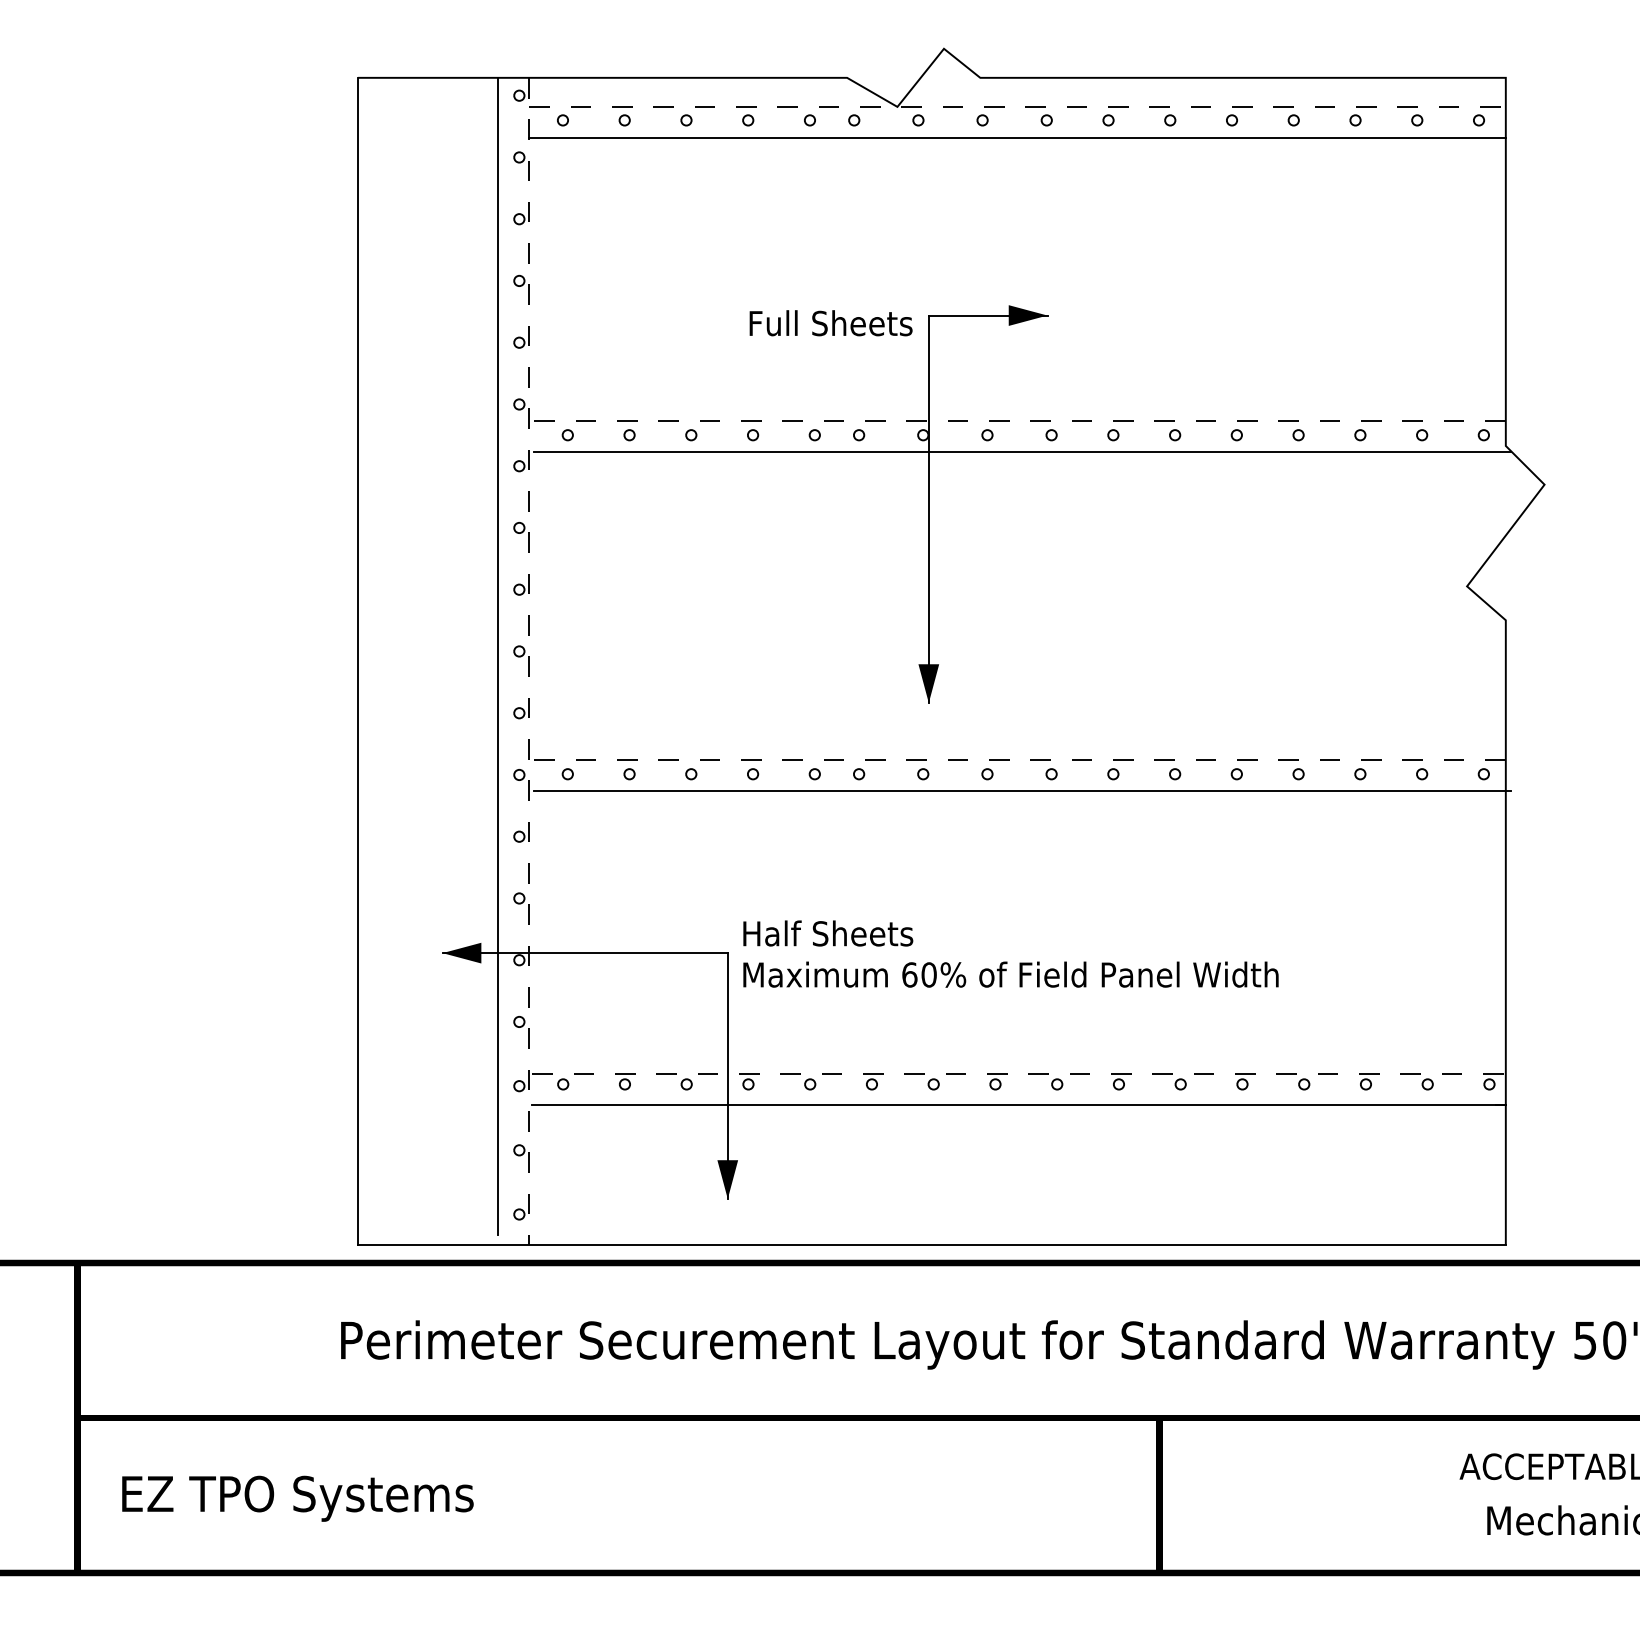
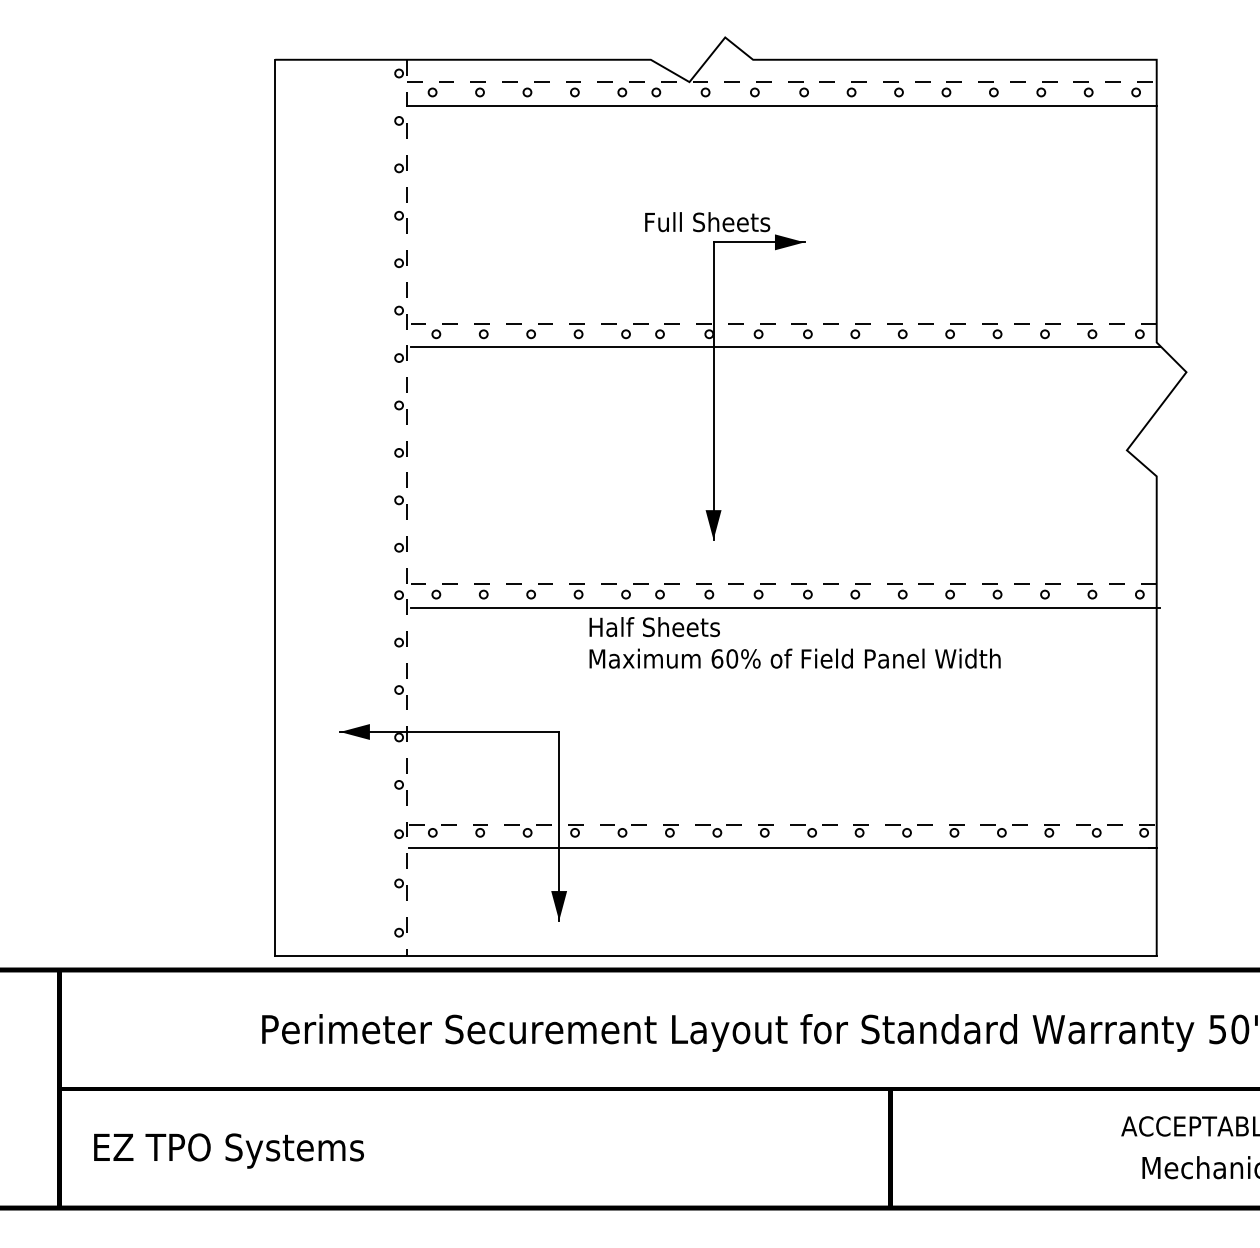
text: (830, 323) -> (707, 222), moved
line: (498, 656) -> (383, 504), removed
text: (1010, 953) -> (794, 642), moved

